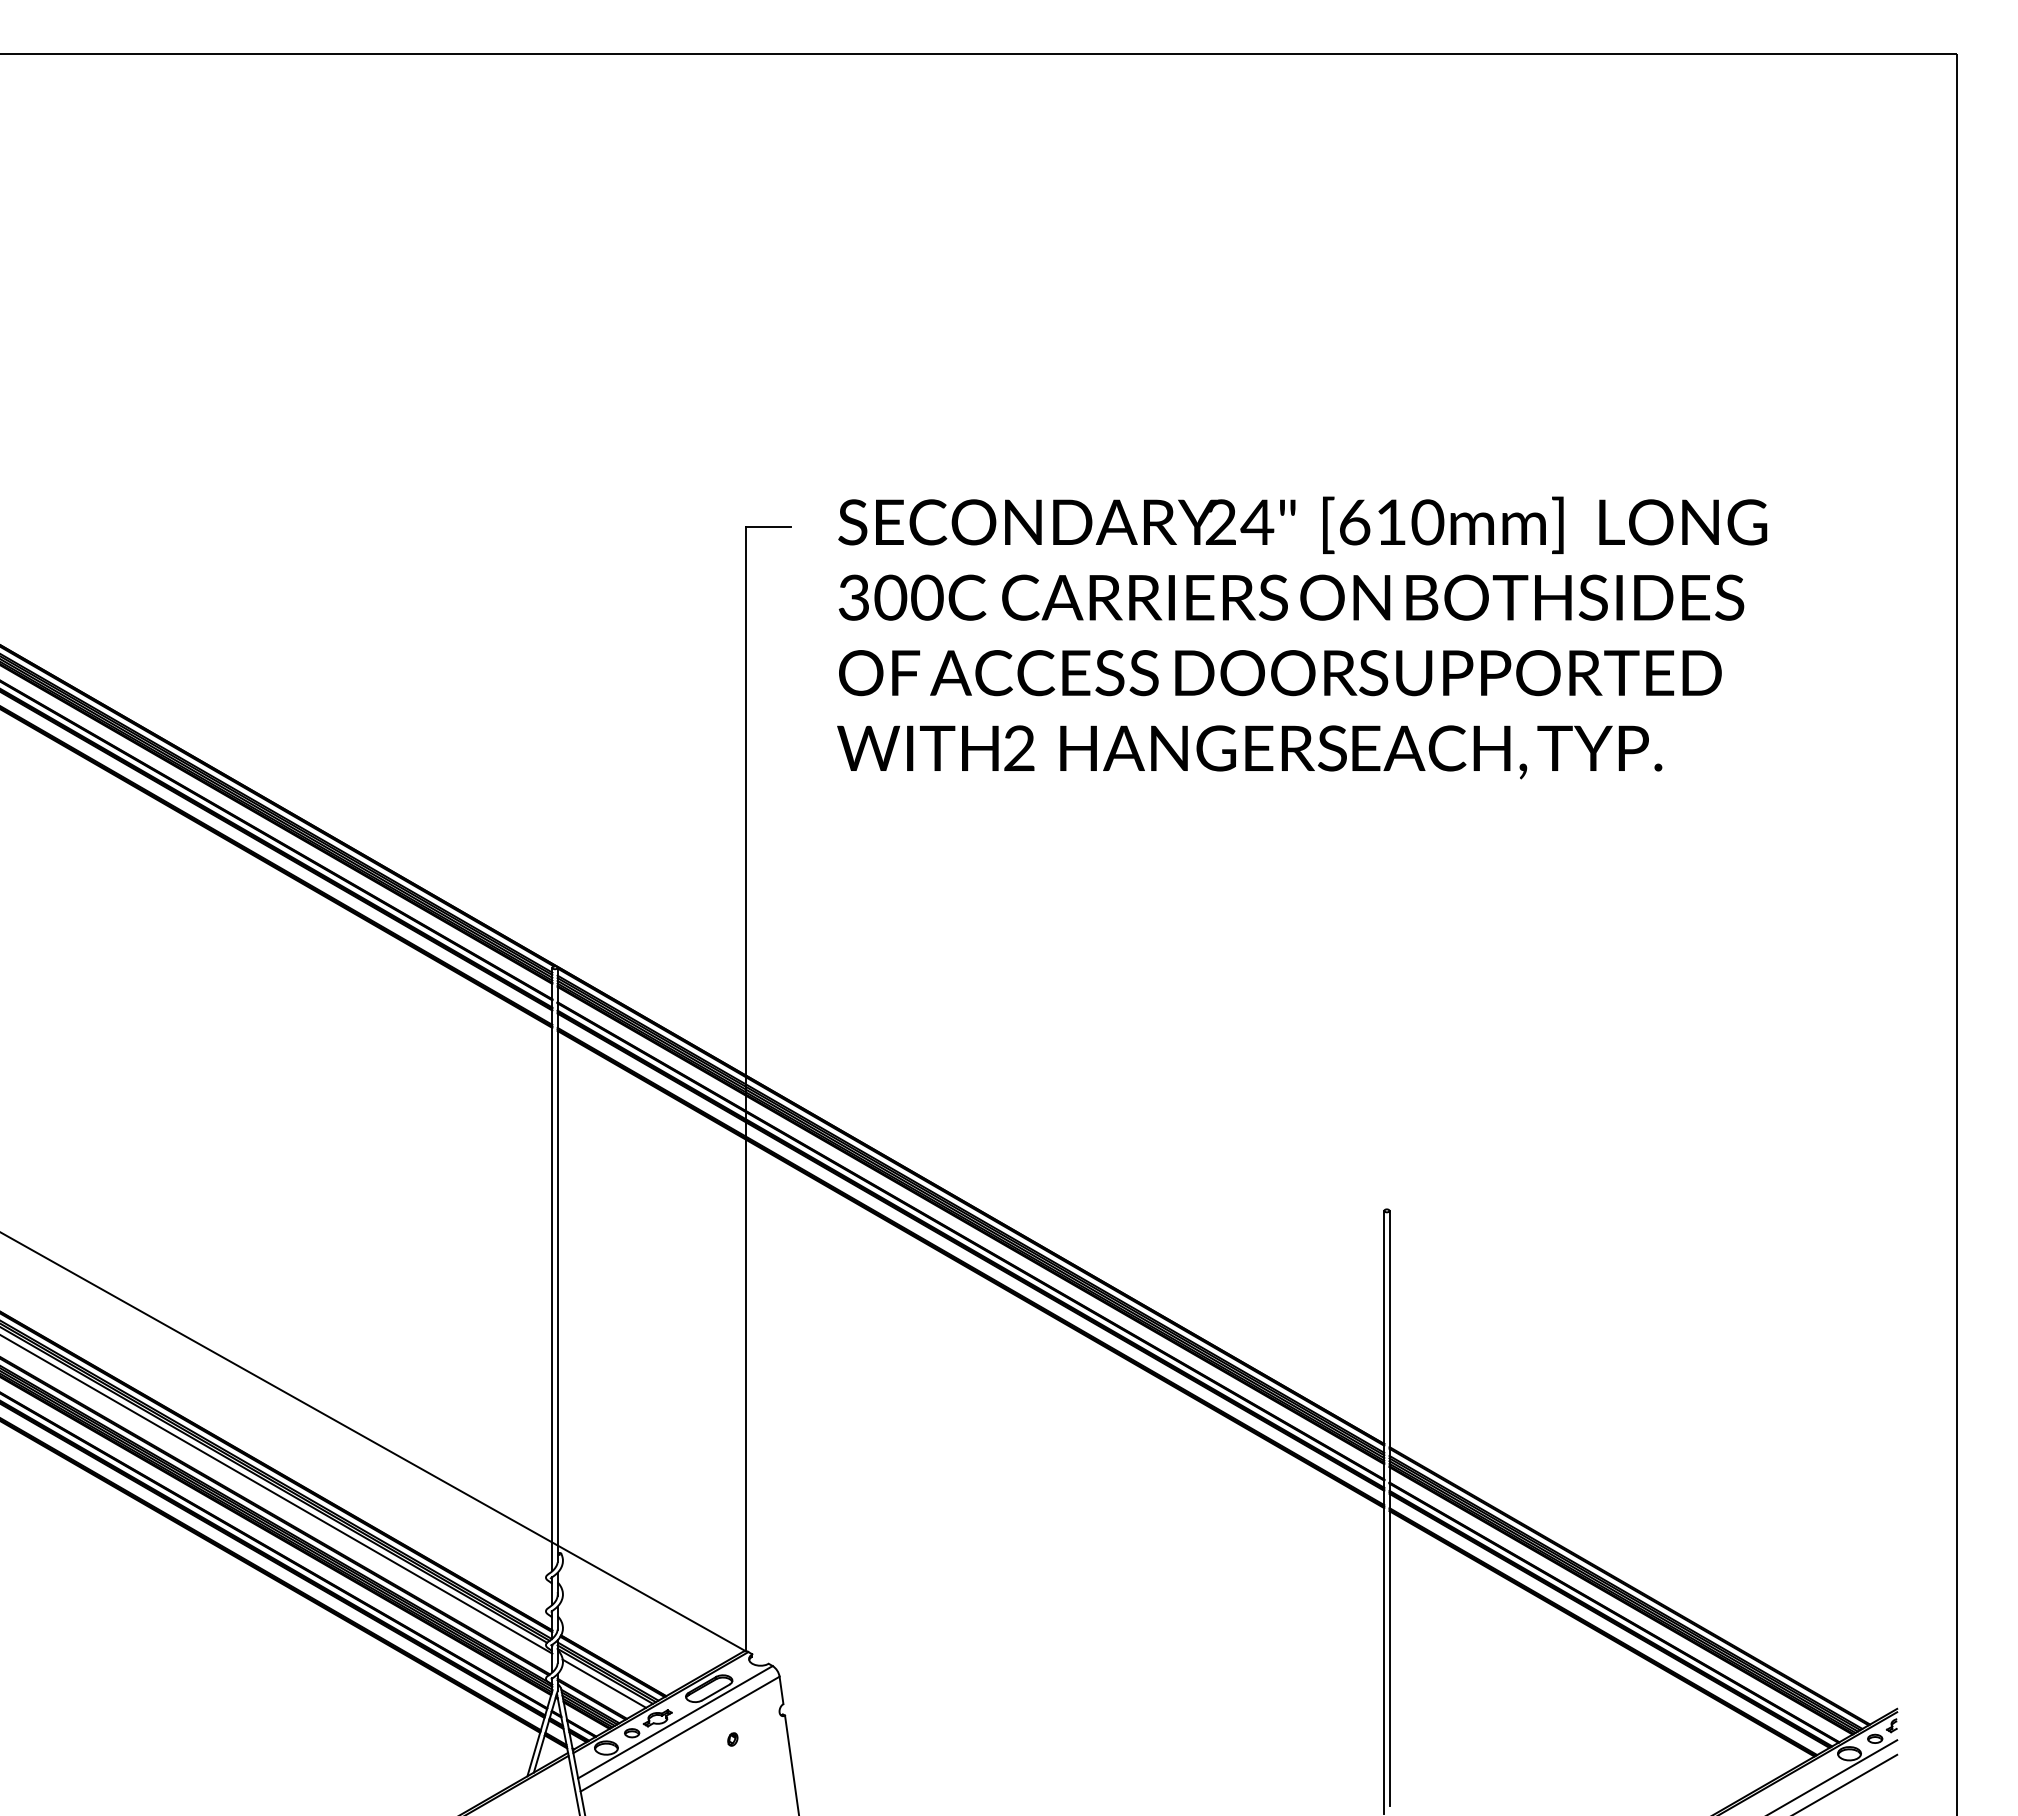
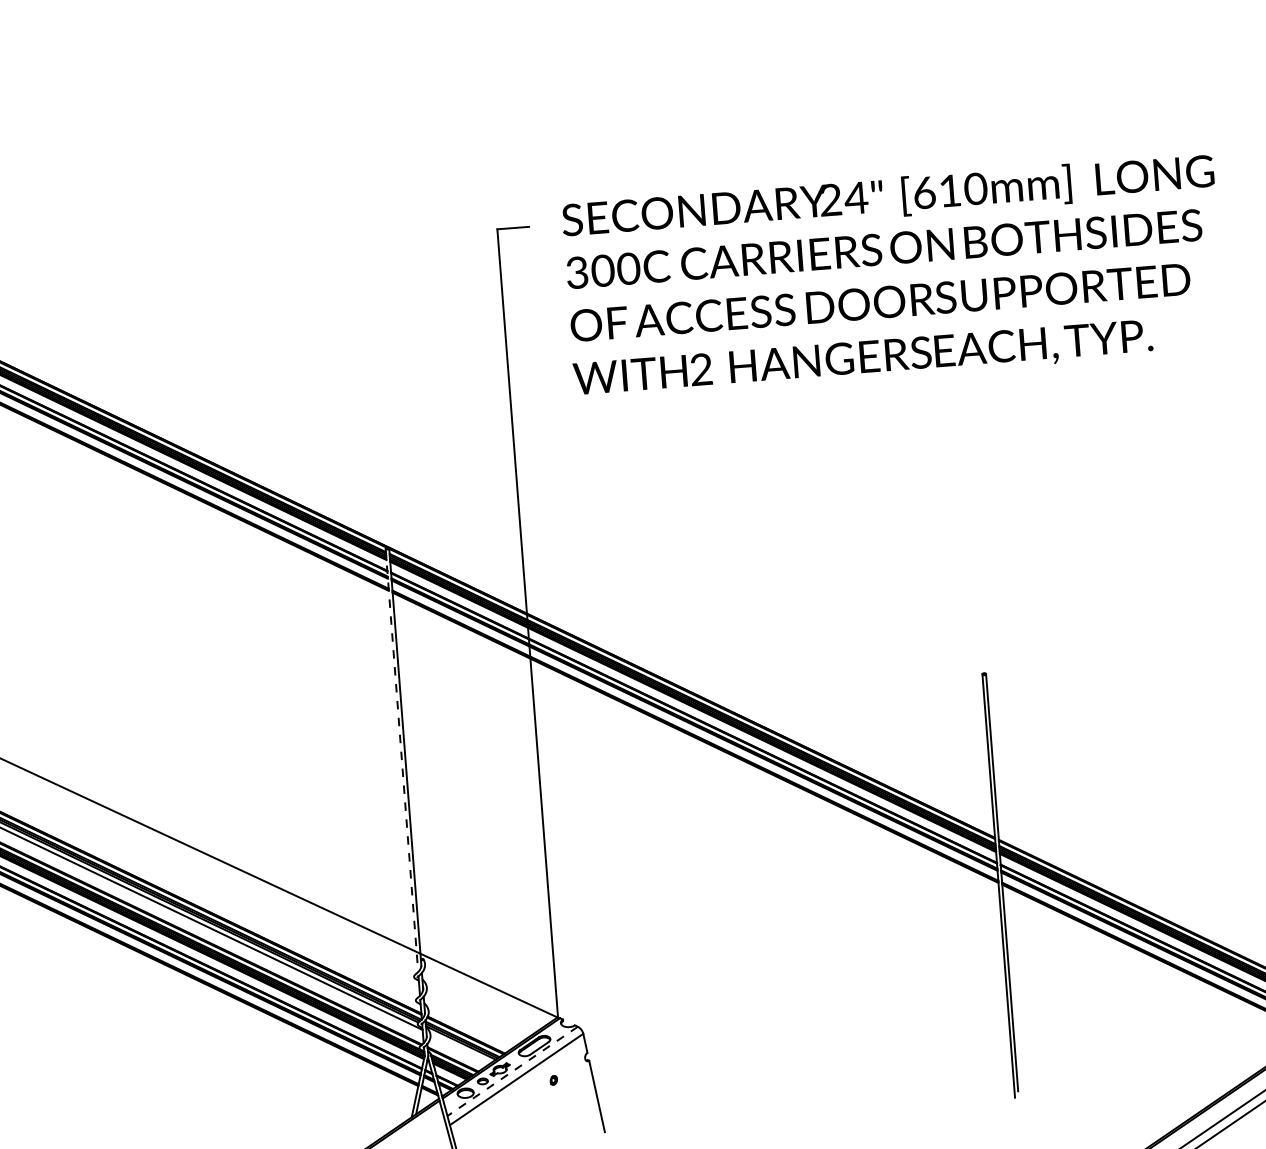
line: (552, 1269) -> (401, 760), solid -> dashed
line: (604, 1683) -> (460, 1048), removed
line: (675, 1722) -> (512, 1071), solid -> dashed

